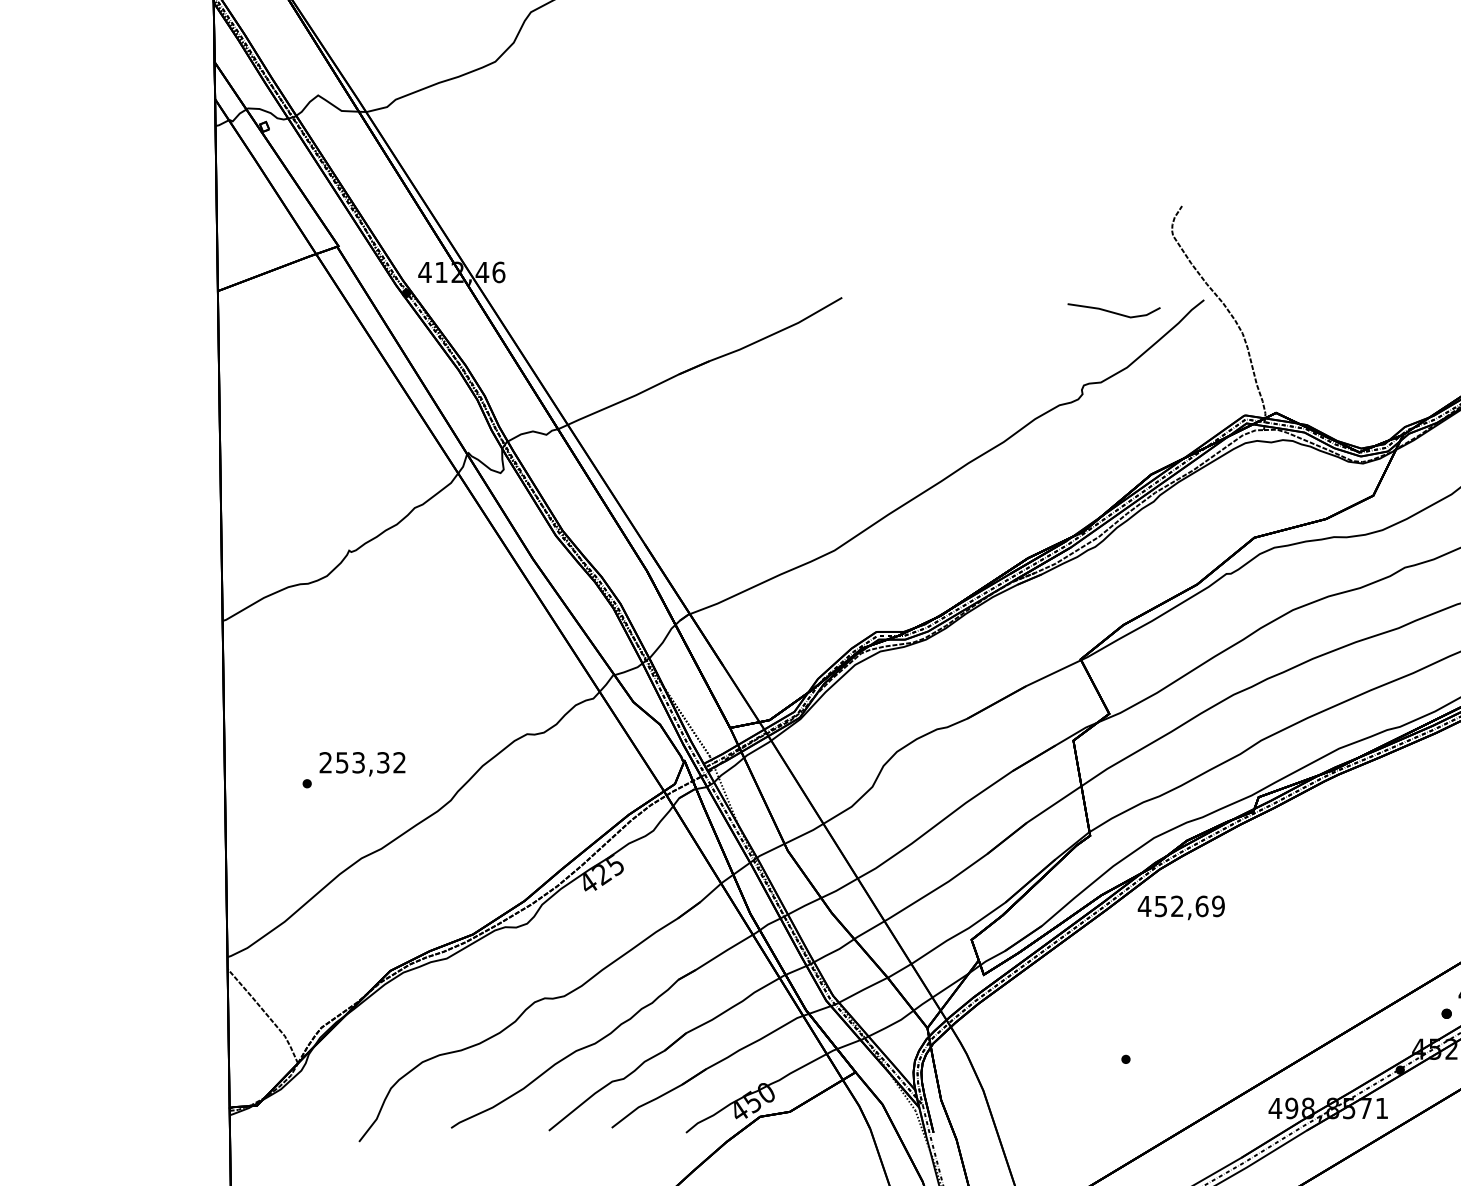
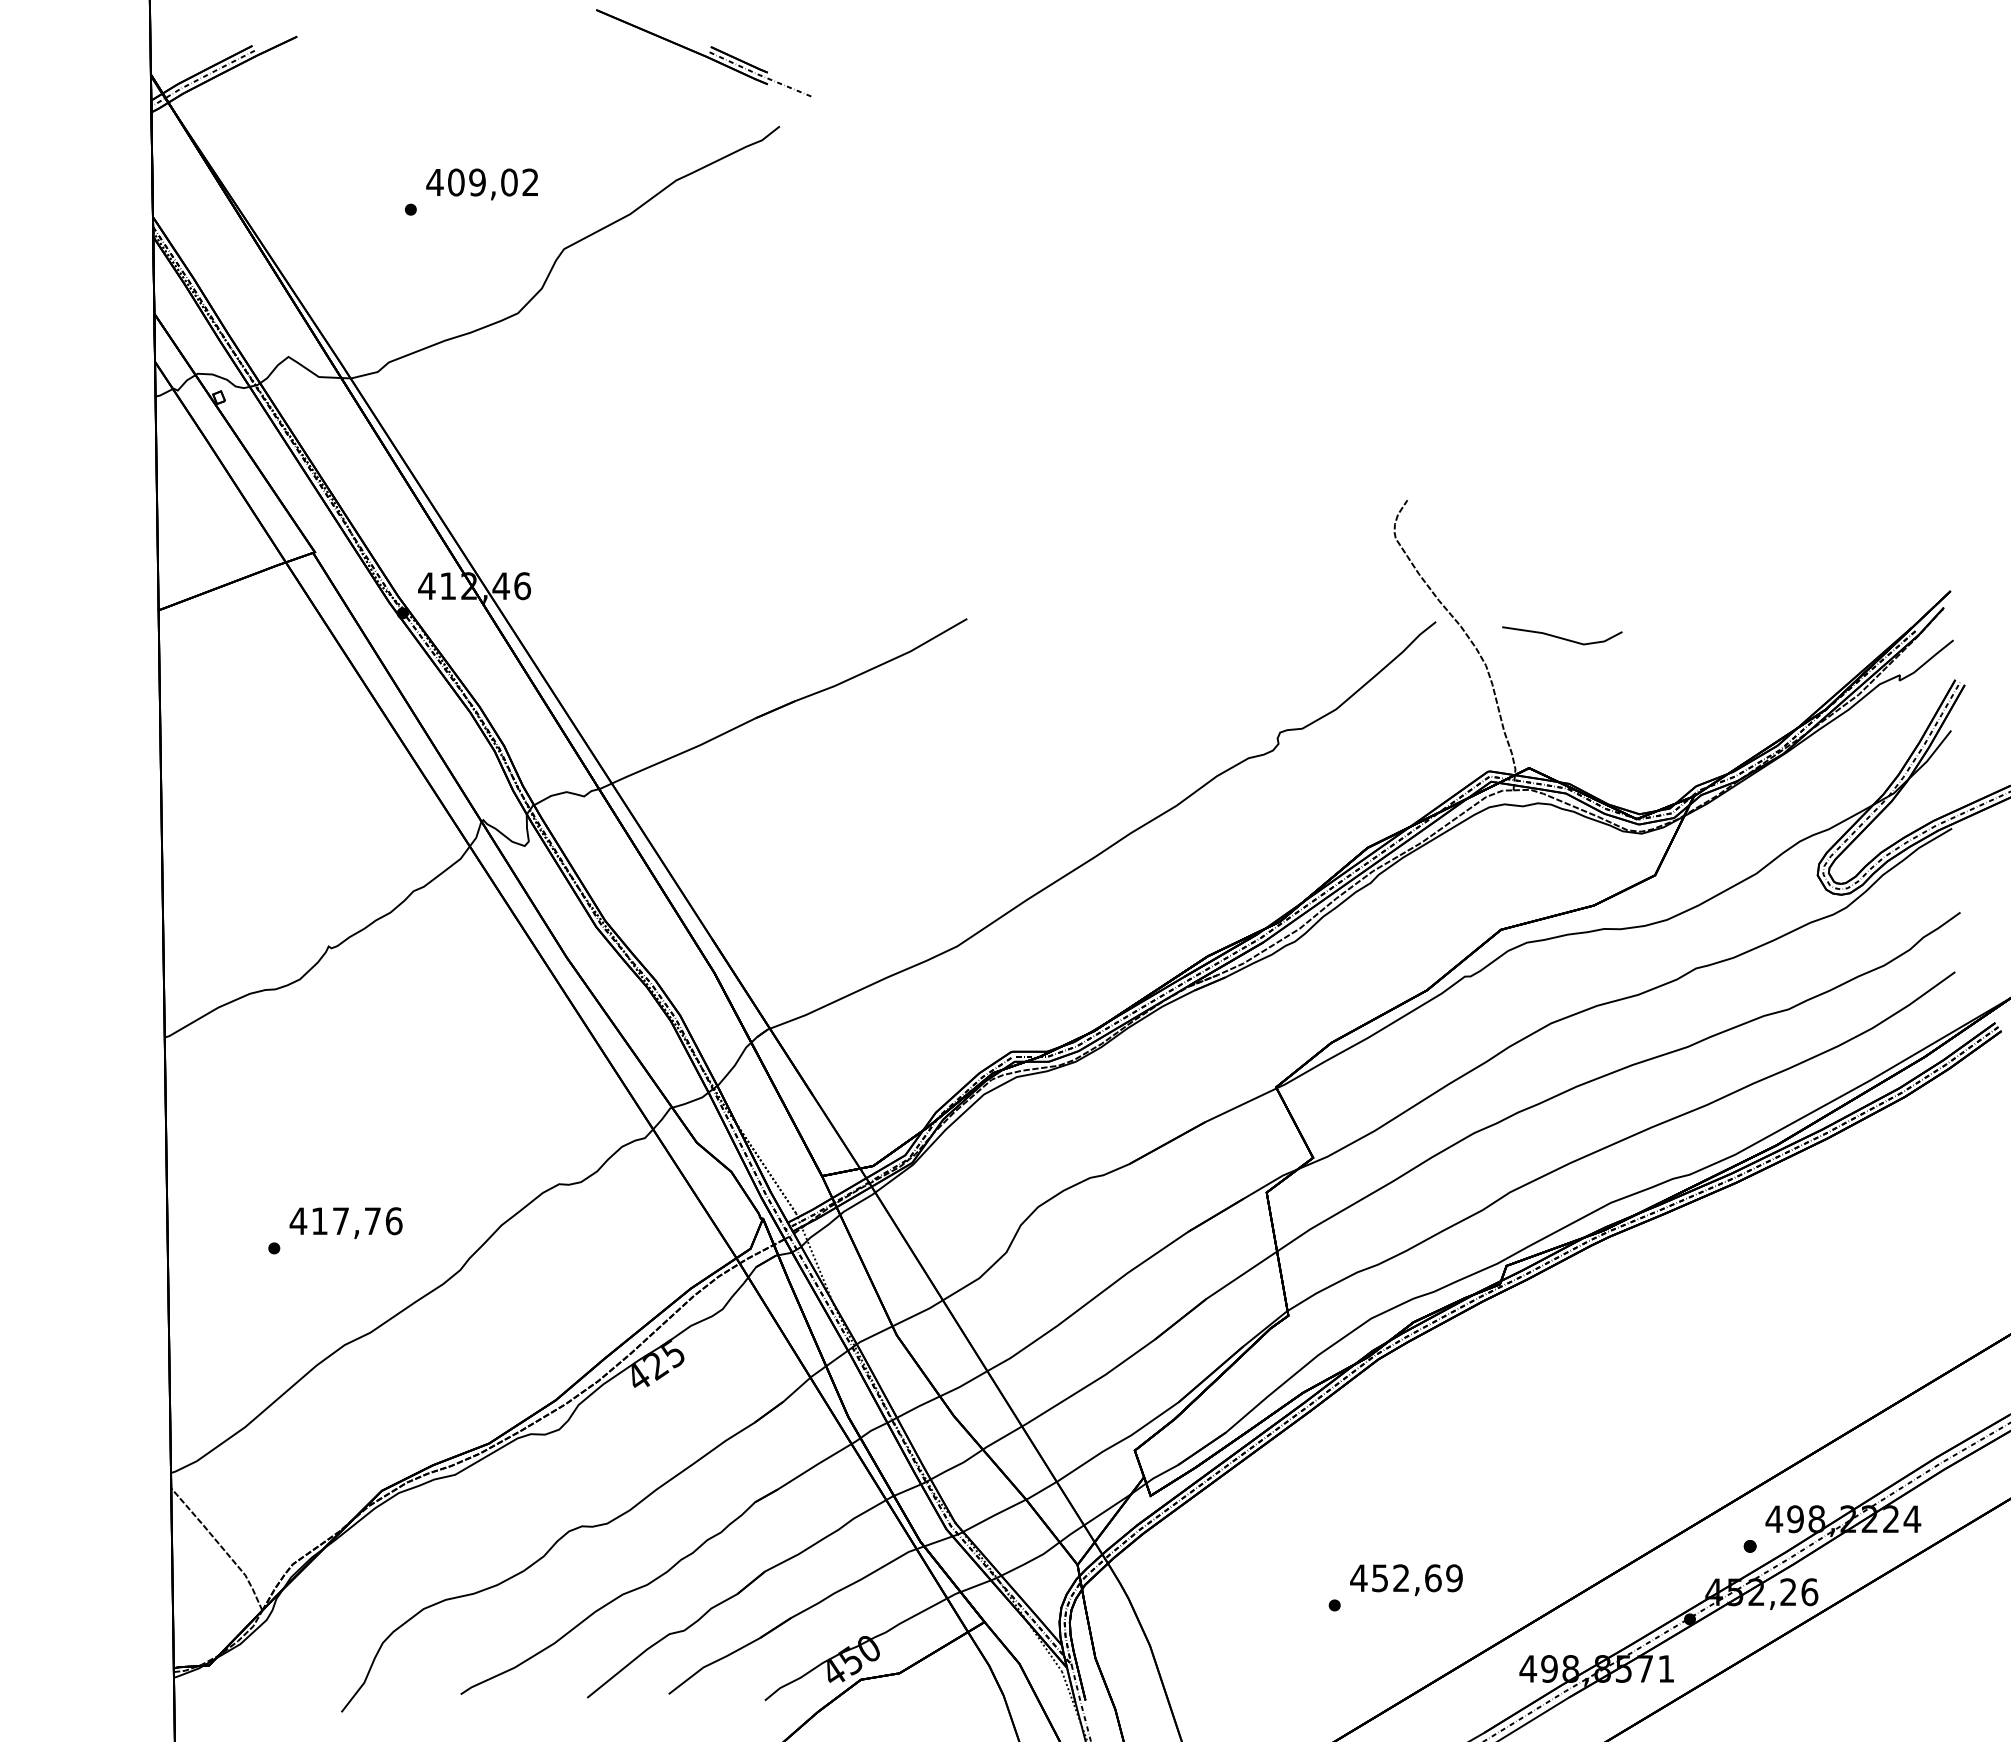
line: (1114, 312) -> (1562, 637), moved
text: (362, 762) -> (345, 1221), 253,32 -> 417,76
text: (1181, 908) -> (1406, 1580), moved

